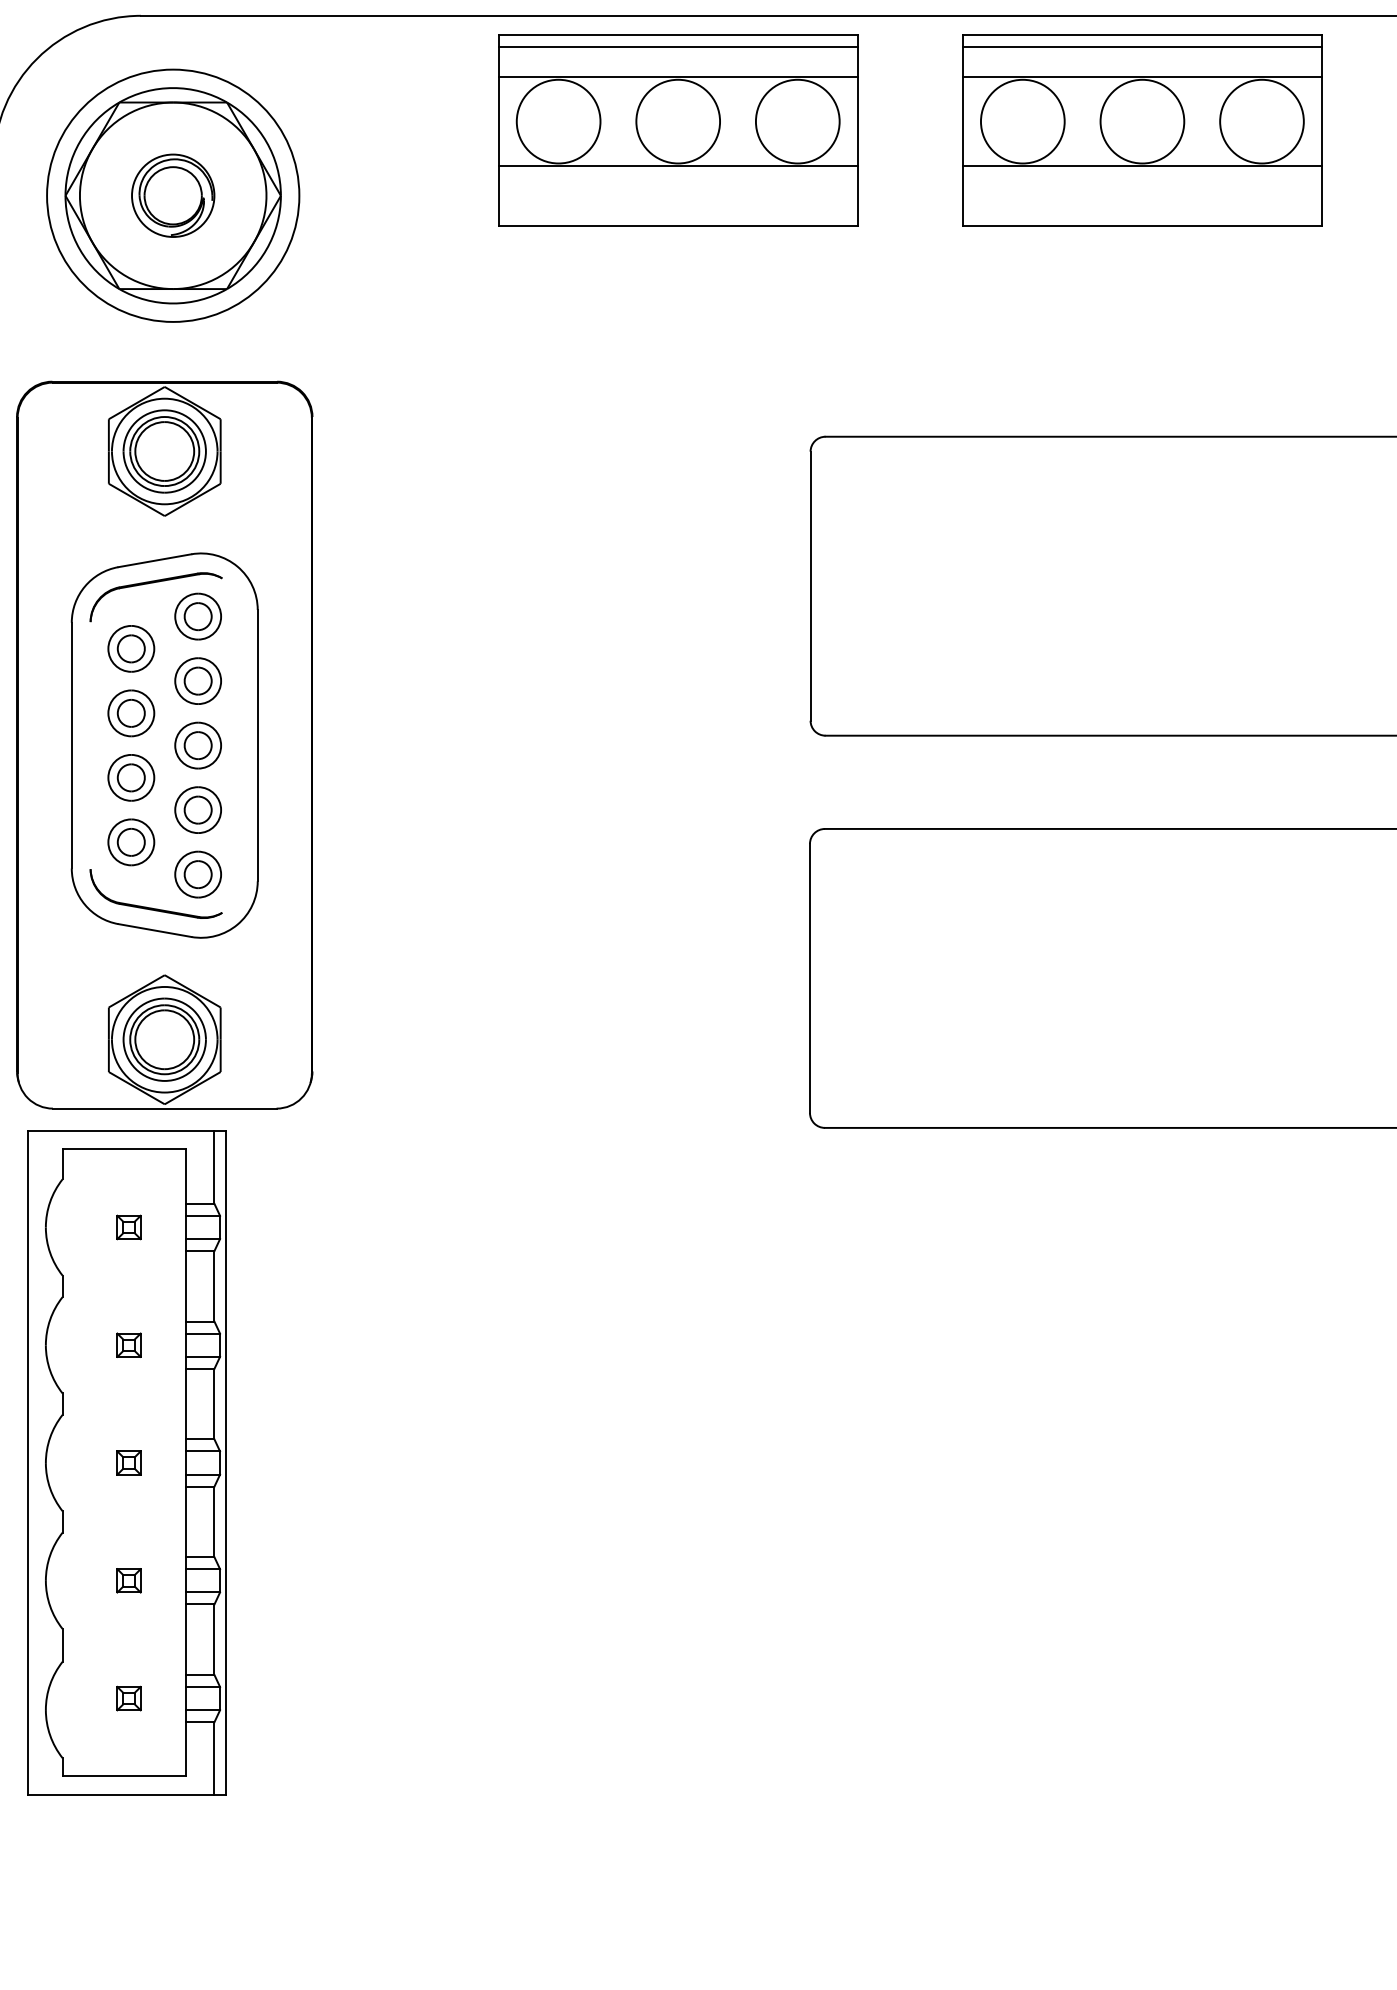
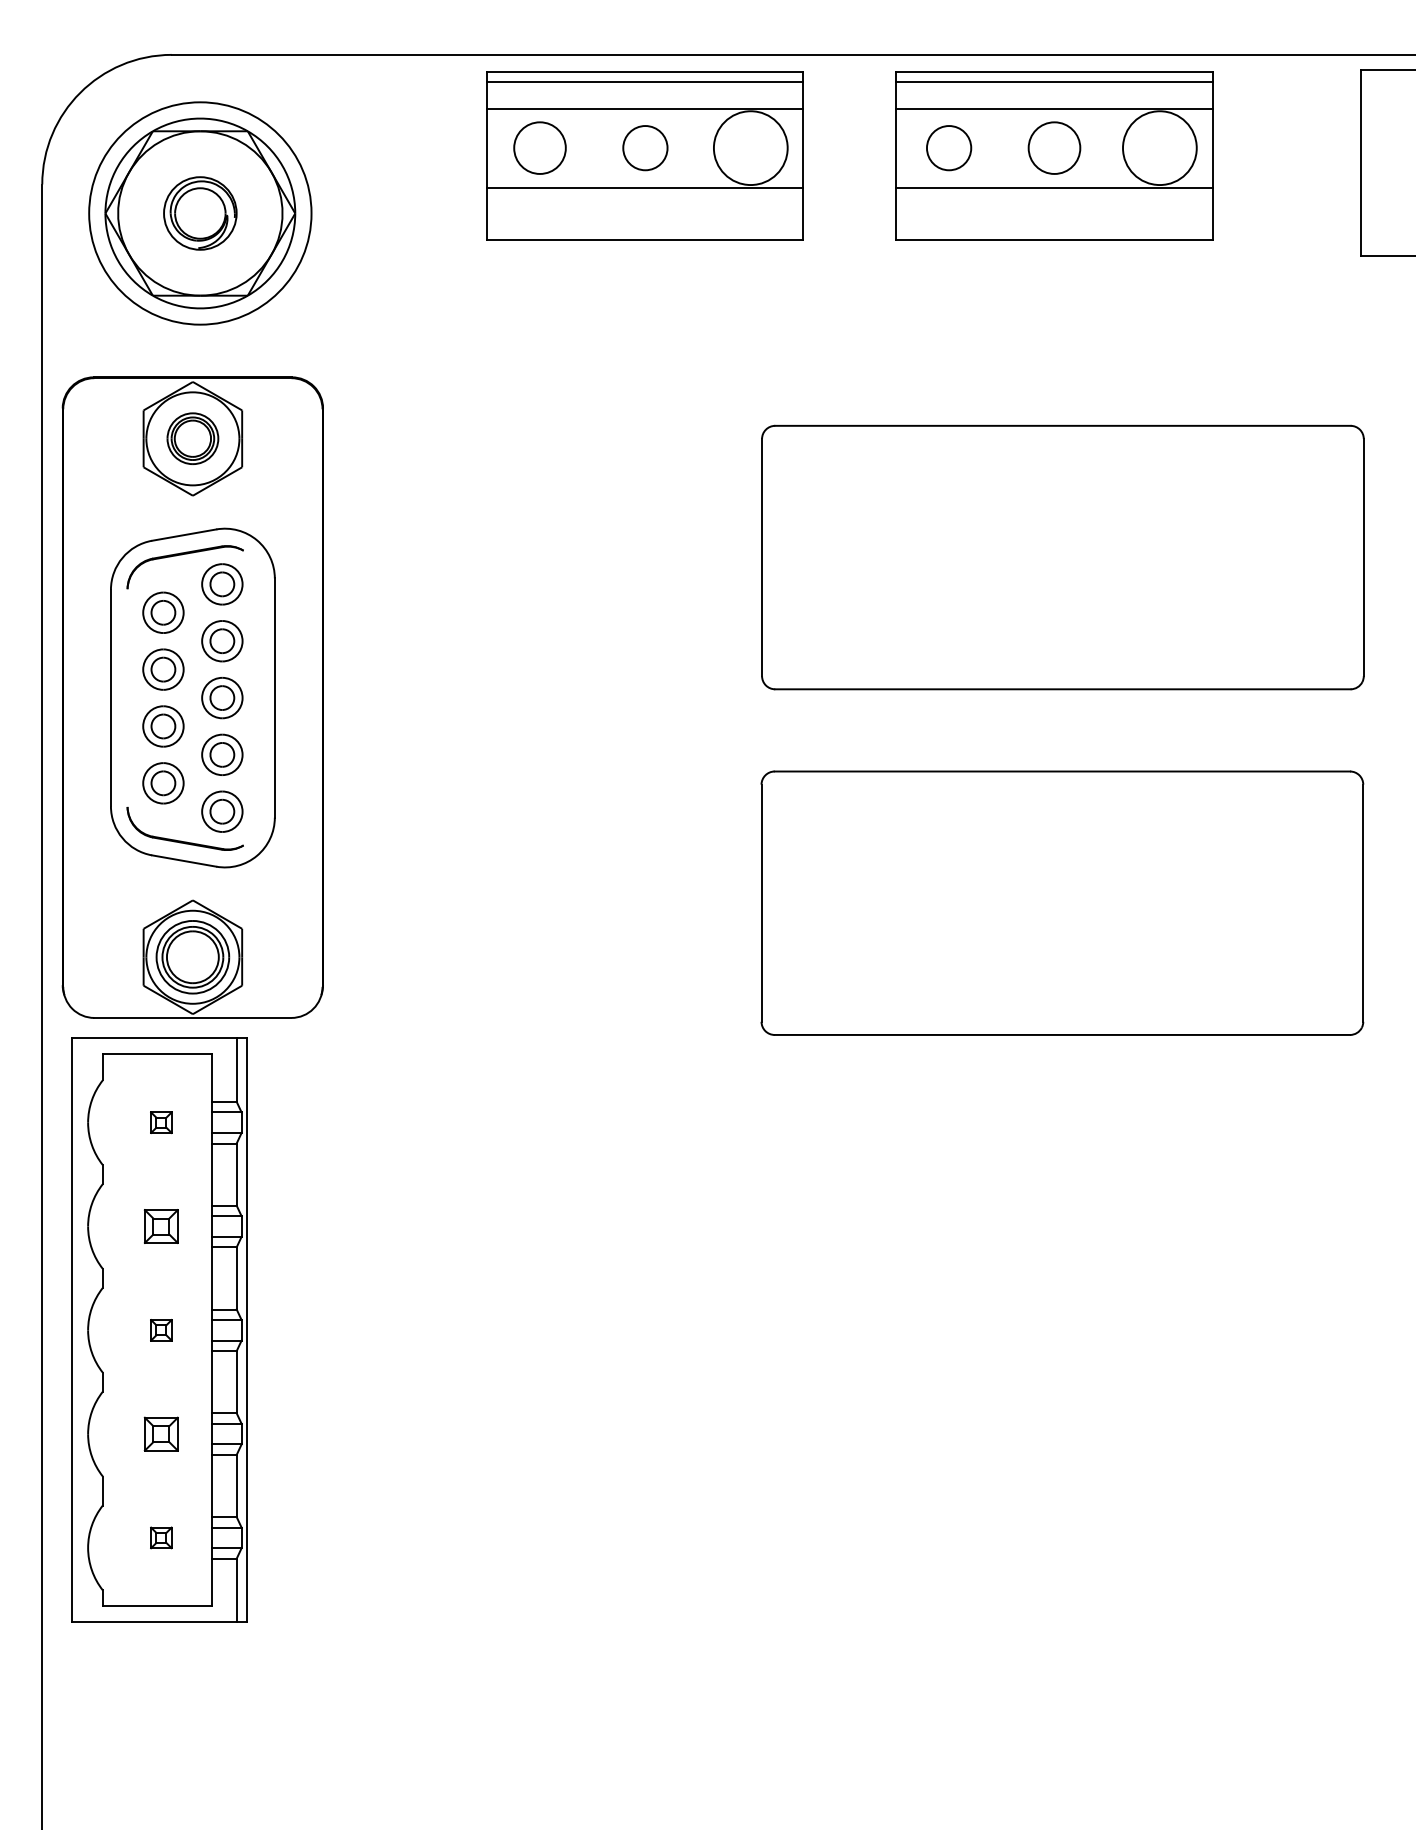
circle: (558, 122) -> (539, 148), size x0.7
circle: (678, 122) -> (645, 148), size x0.6
circle: (1023, 122) -> (949, 148), size x0.6
circle: (1142, 122) -> (1054, 148), size x0.7
part: (164, 451) -> (192, 438), size x0.7
part: (129, 1345) -> (161, 1226), size x1.6
part: (129, 1580) -> (161, 1433), size x1.6

